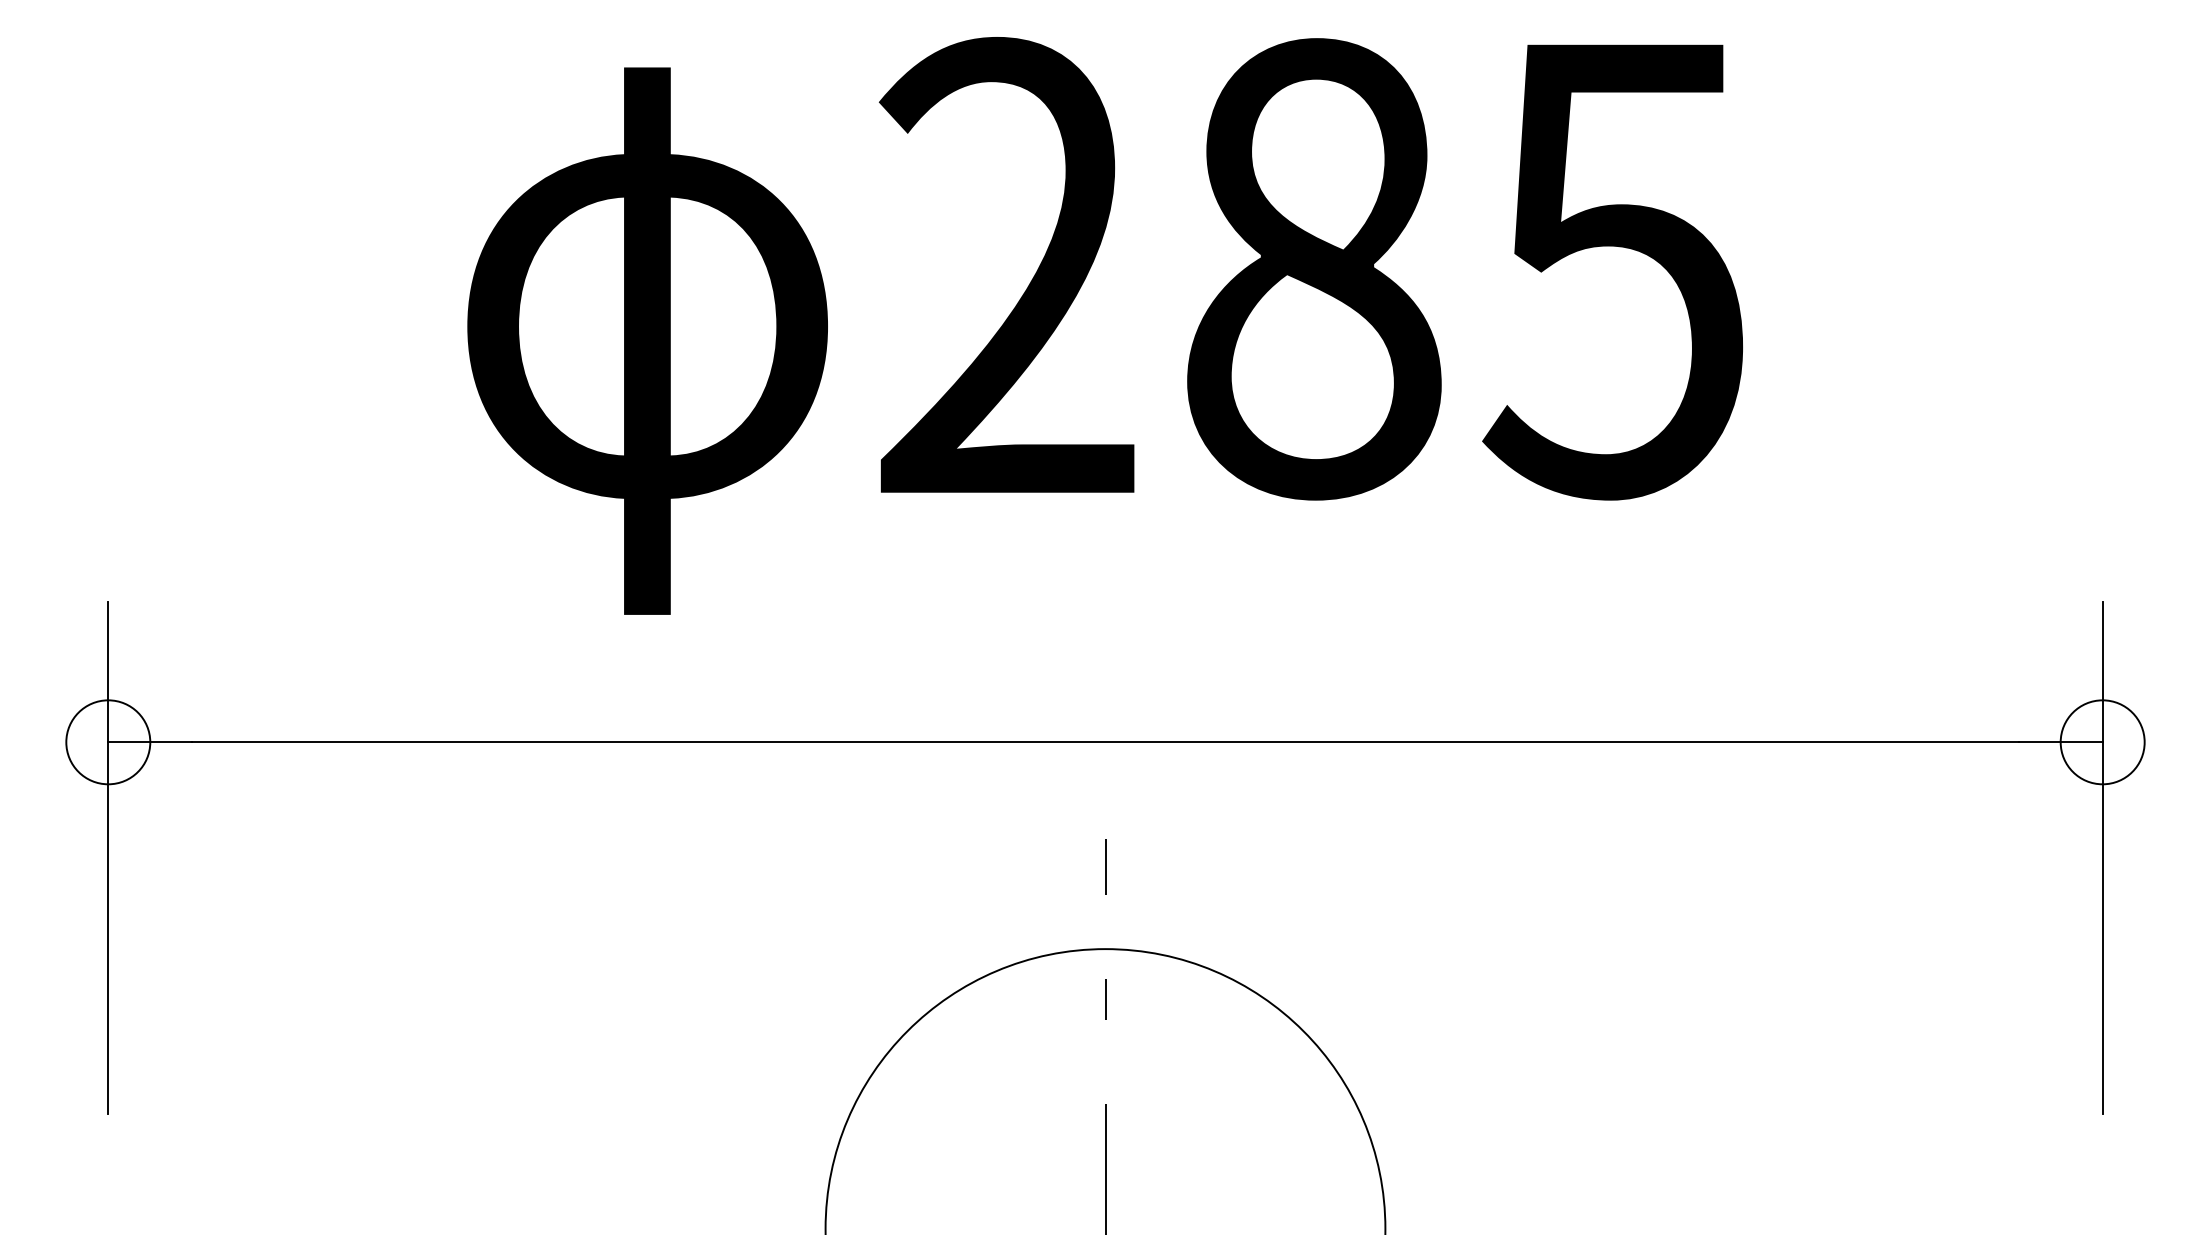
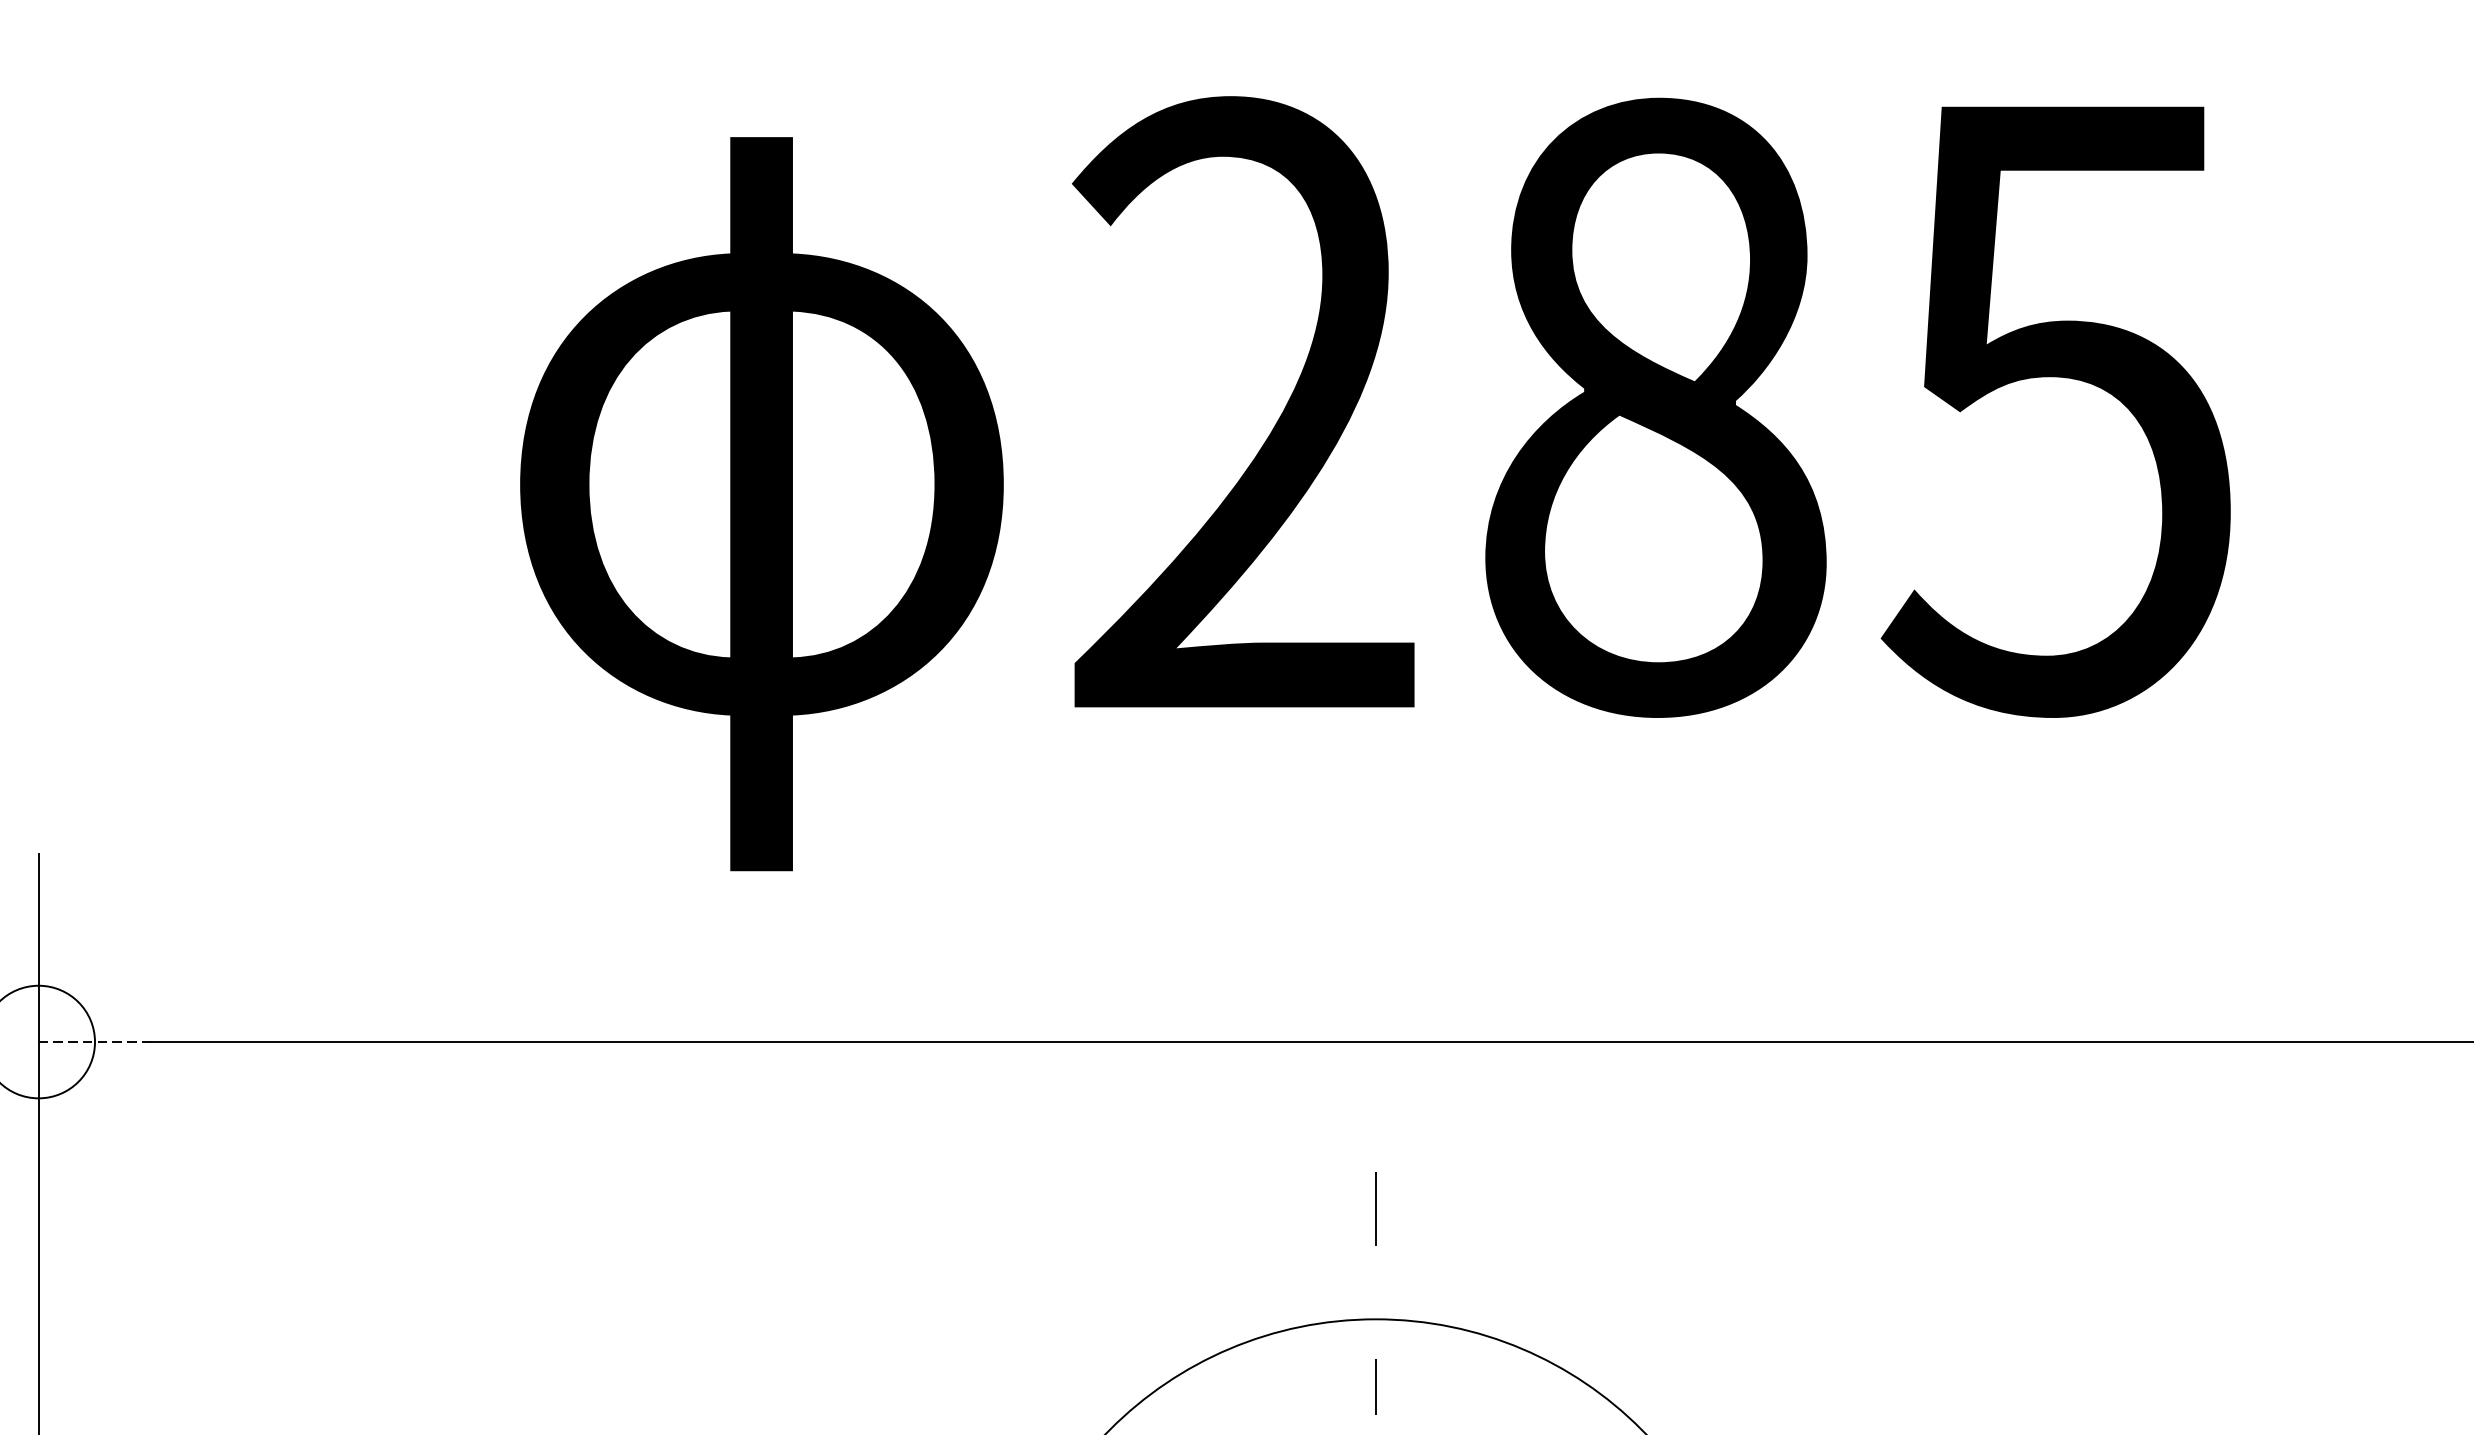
line: (150, 742) -> (95, 1042), solid -> dashed

